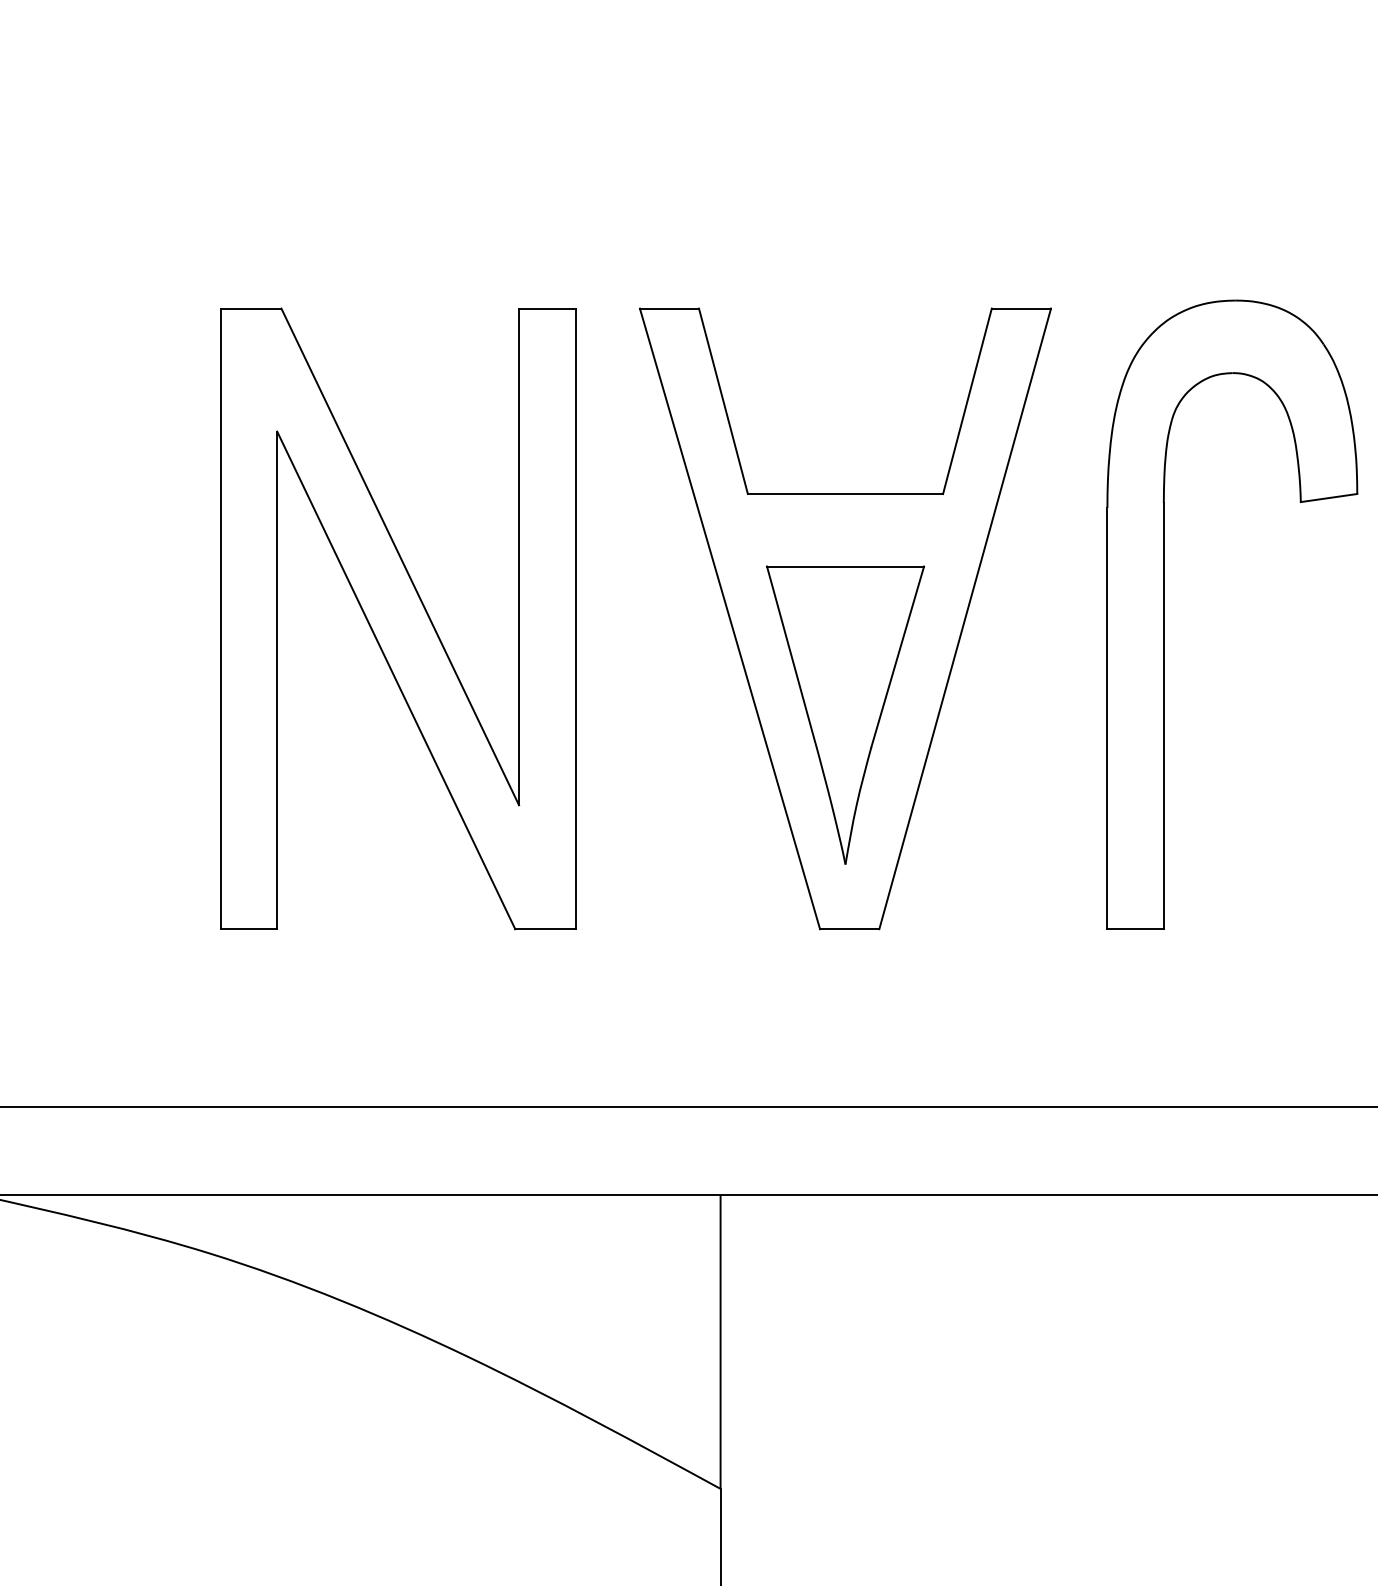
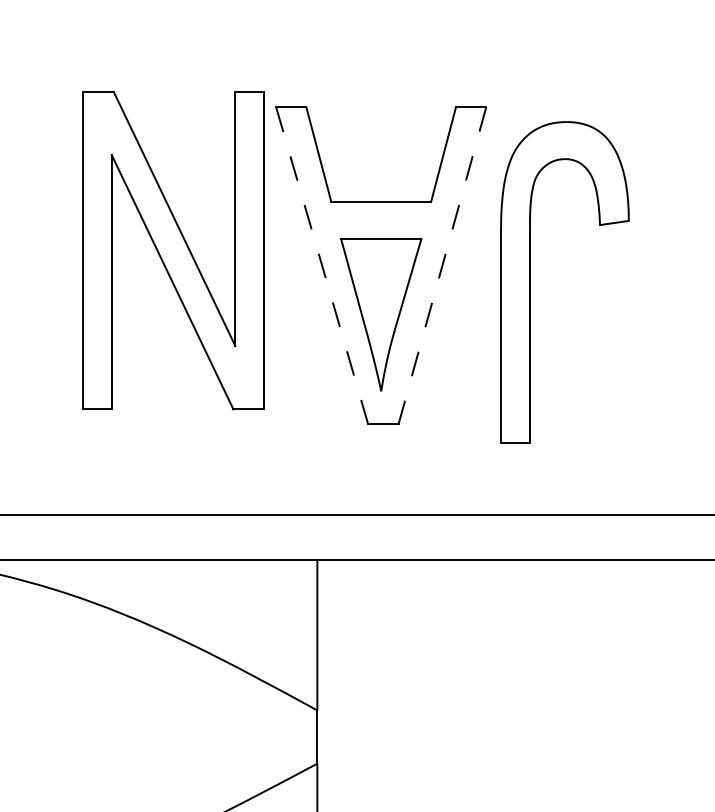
part: (1164, 614) -> (530, 282), moved
part: (398, 618) -> (173, 250), moved
line: (730, 618) -> (322, 265), solid -> dashed
line: (965, 618) -> (442, 265), solid -> dashed

